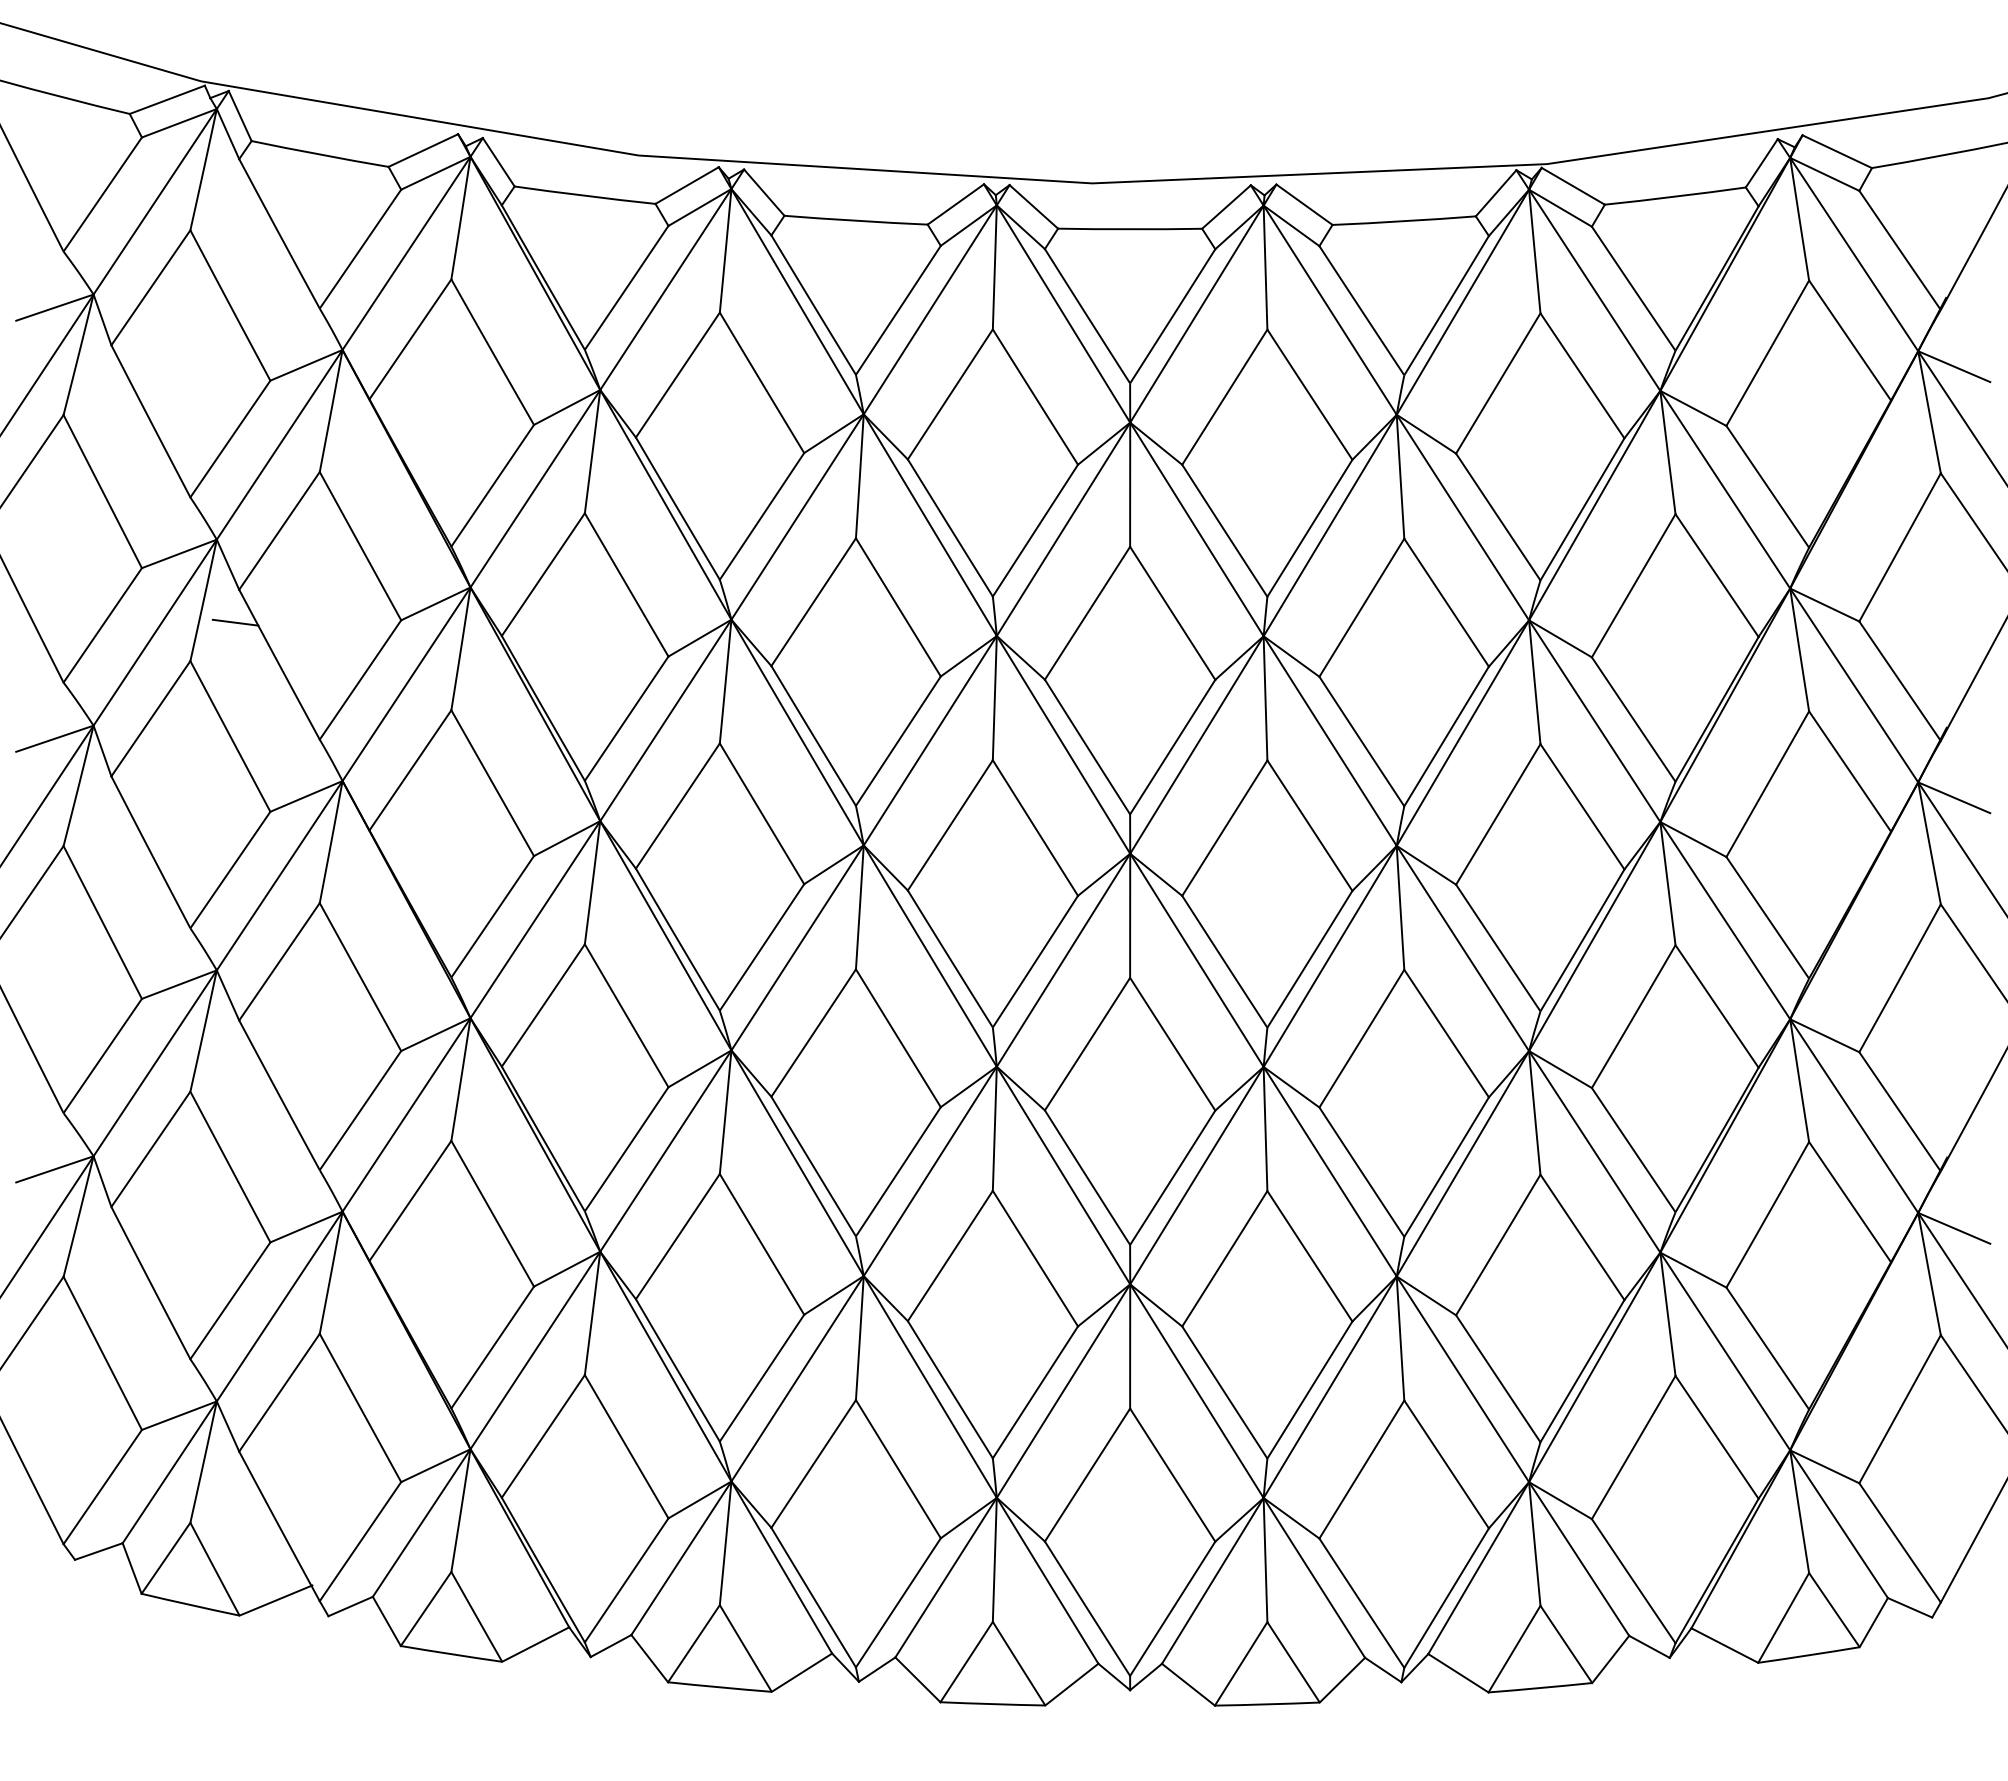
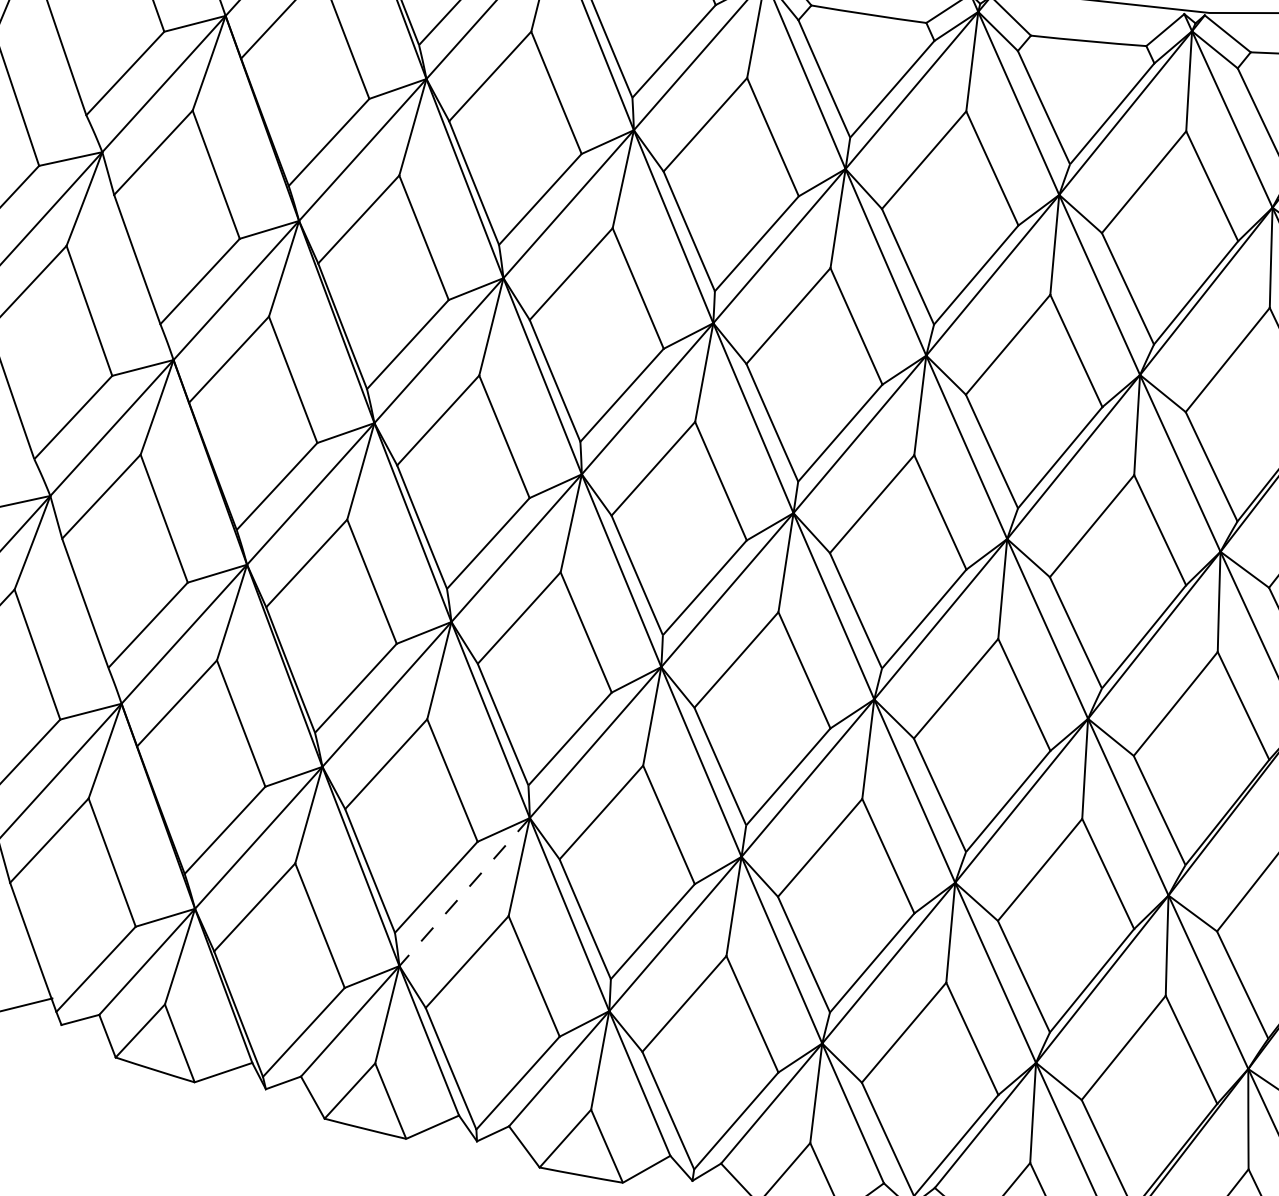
line: (235, 622) -> (107, 220), removed
line: (797, 1379) -> (464, 892), solid -> dashed

